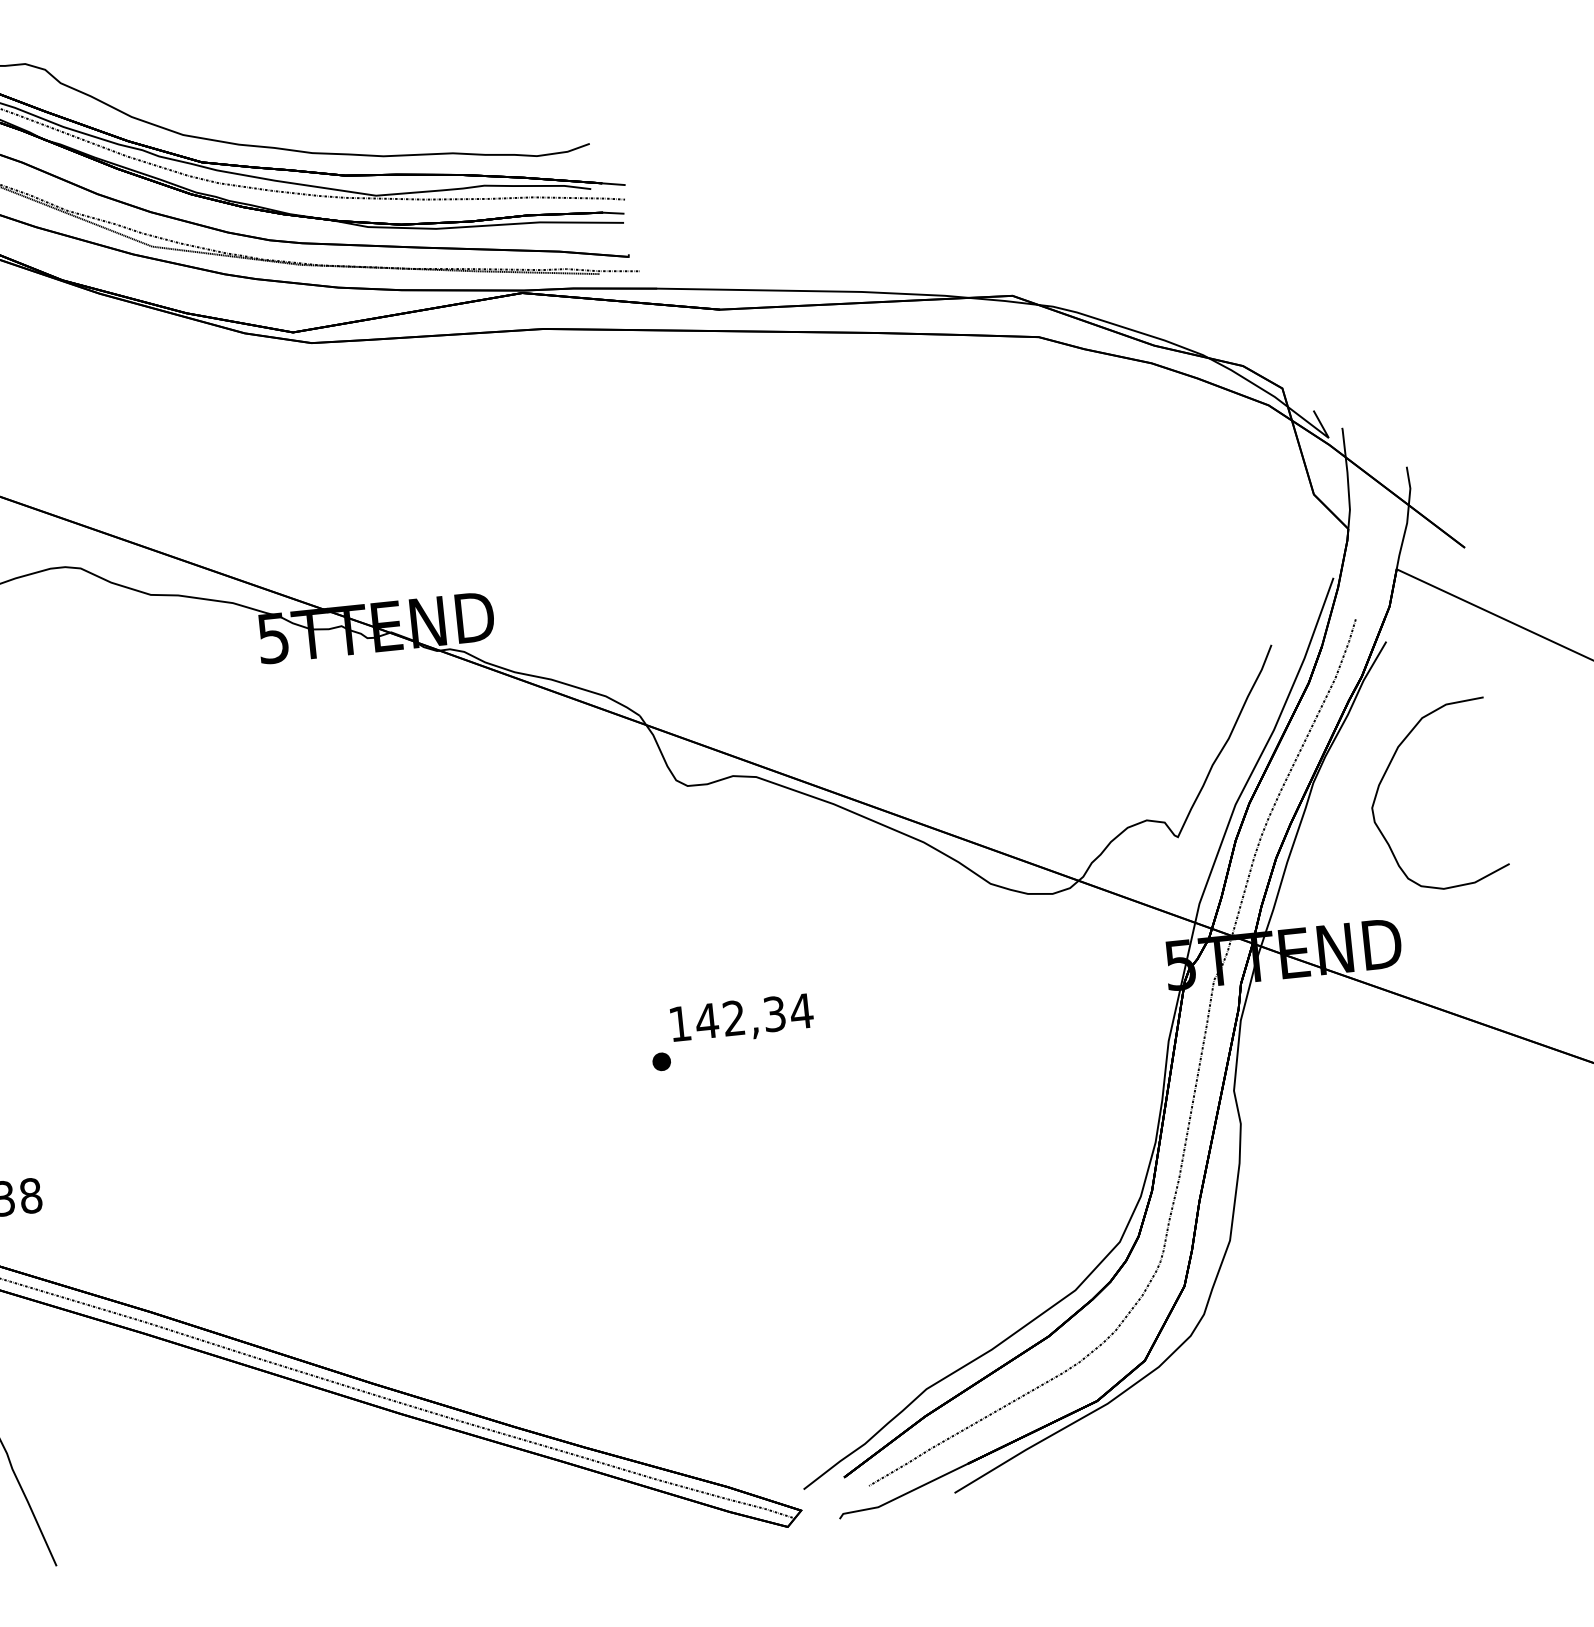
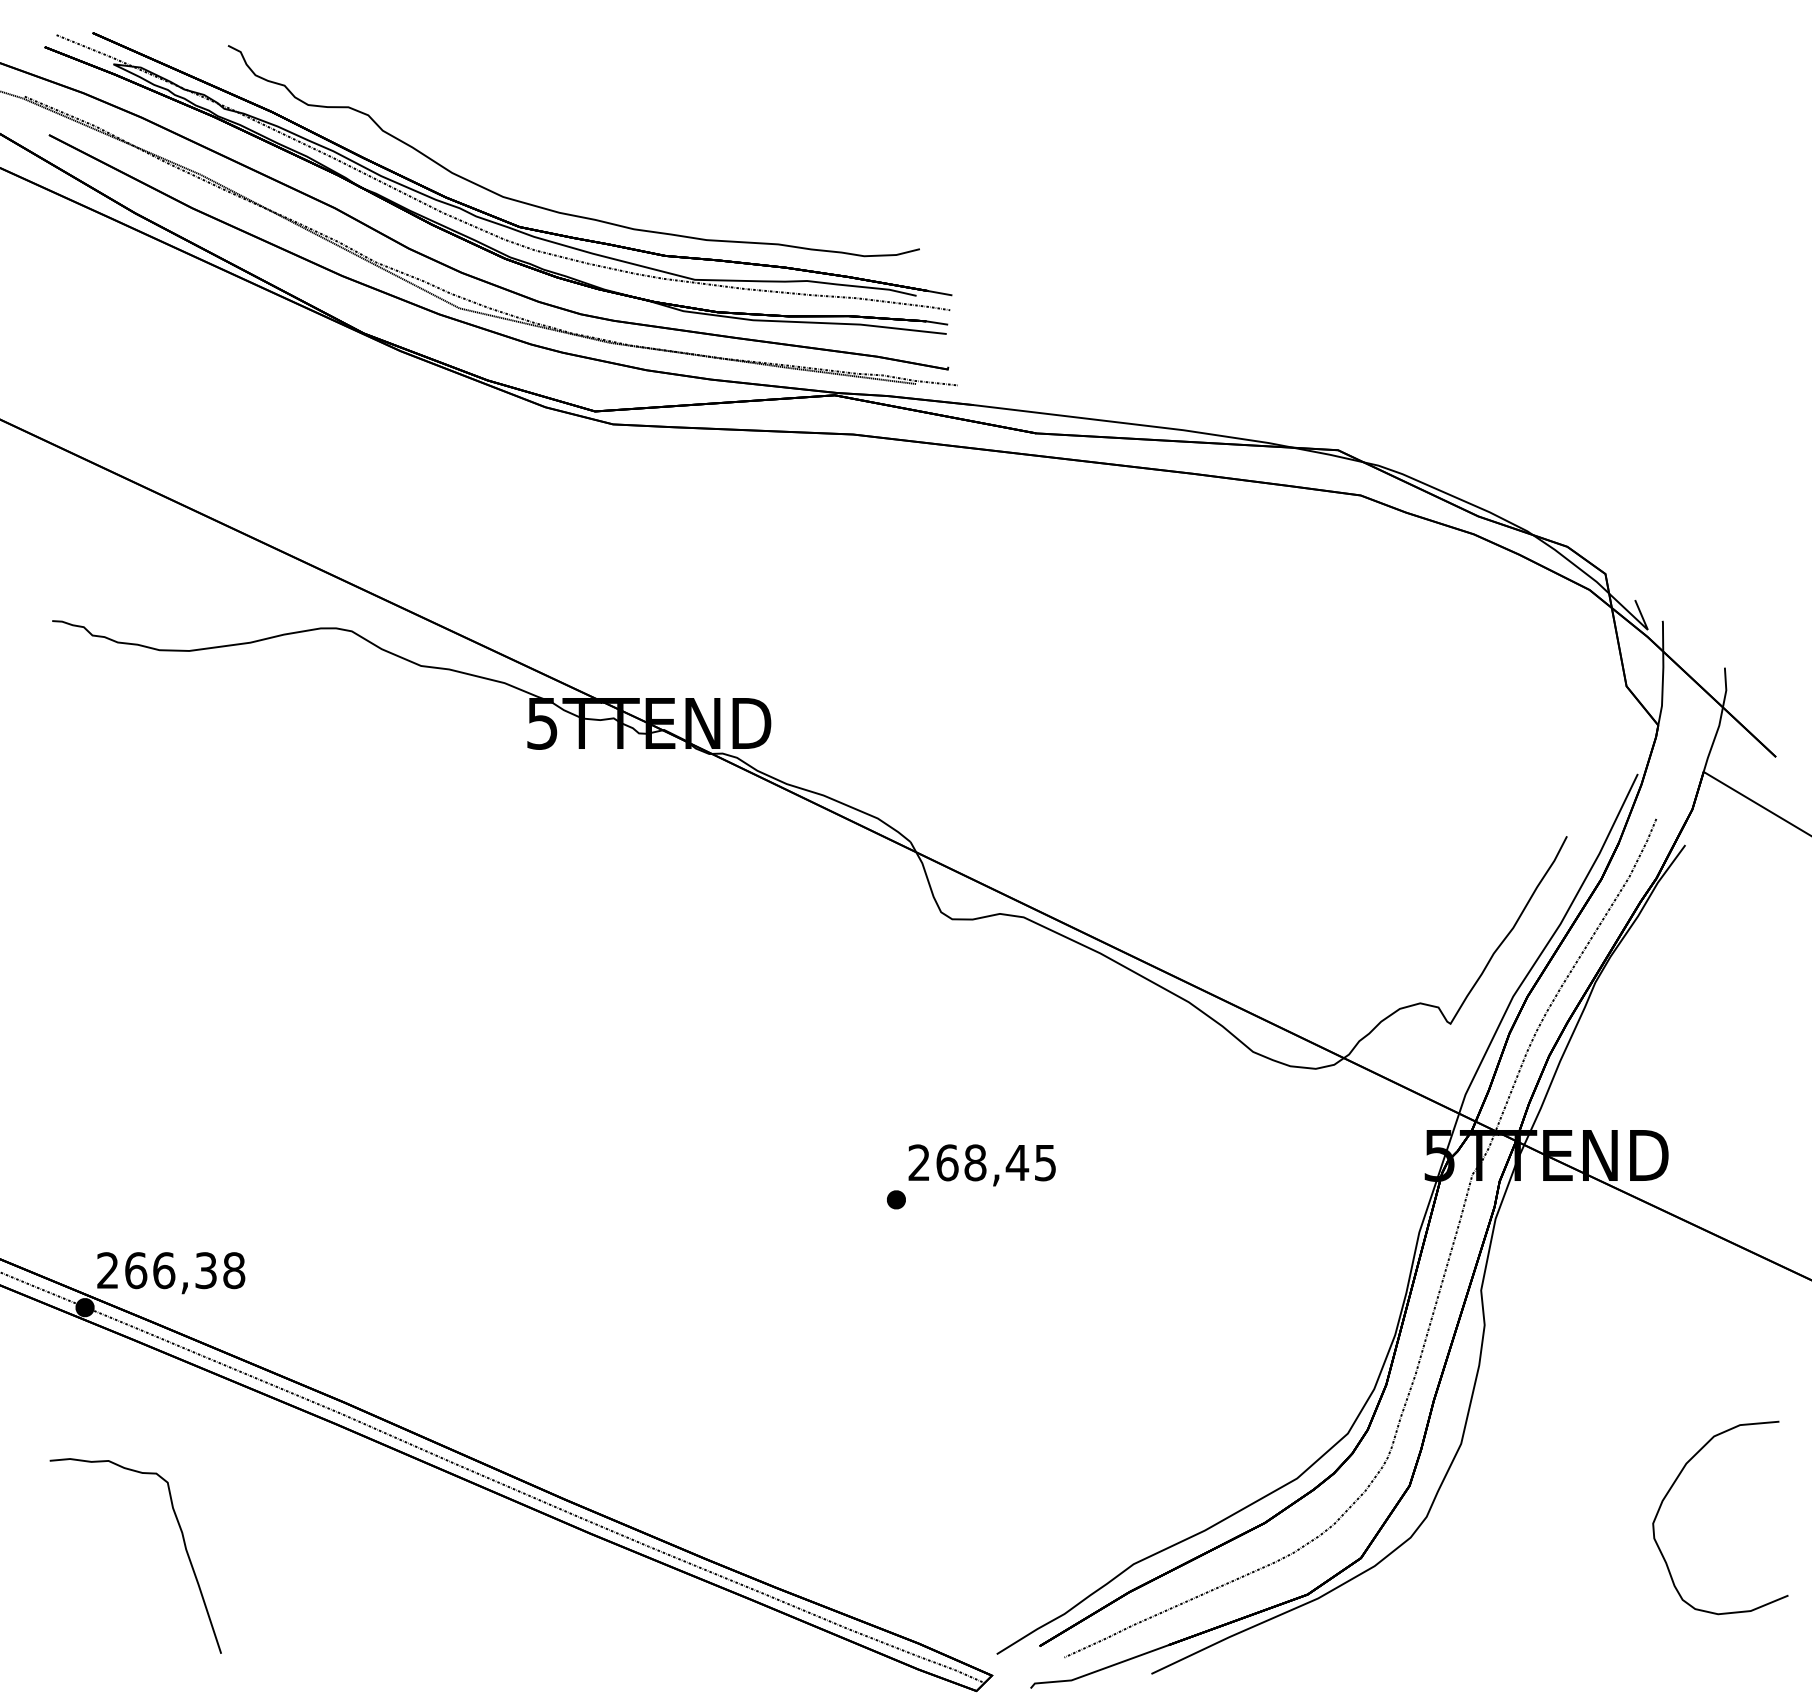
curve: (1387, 771) -> (1672, 1487), moved
text: (740, 1017) -> (982, 1162), 142,34 -> 268,45

